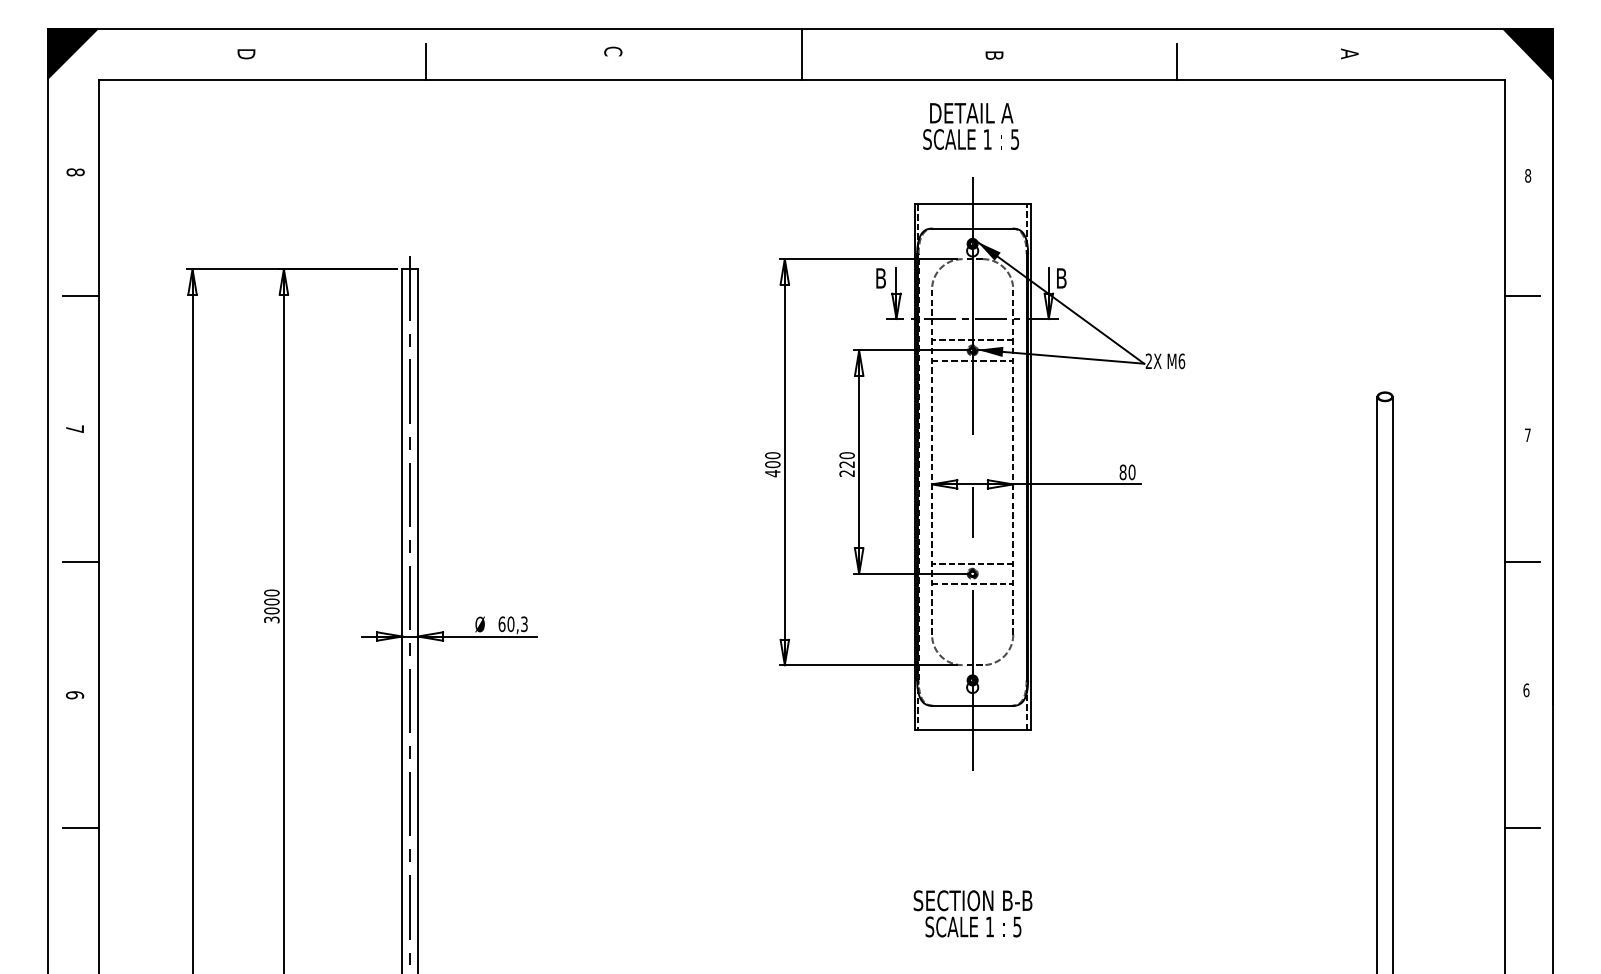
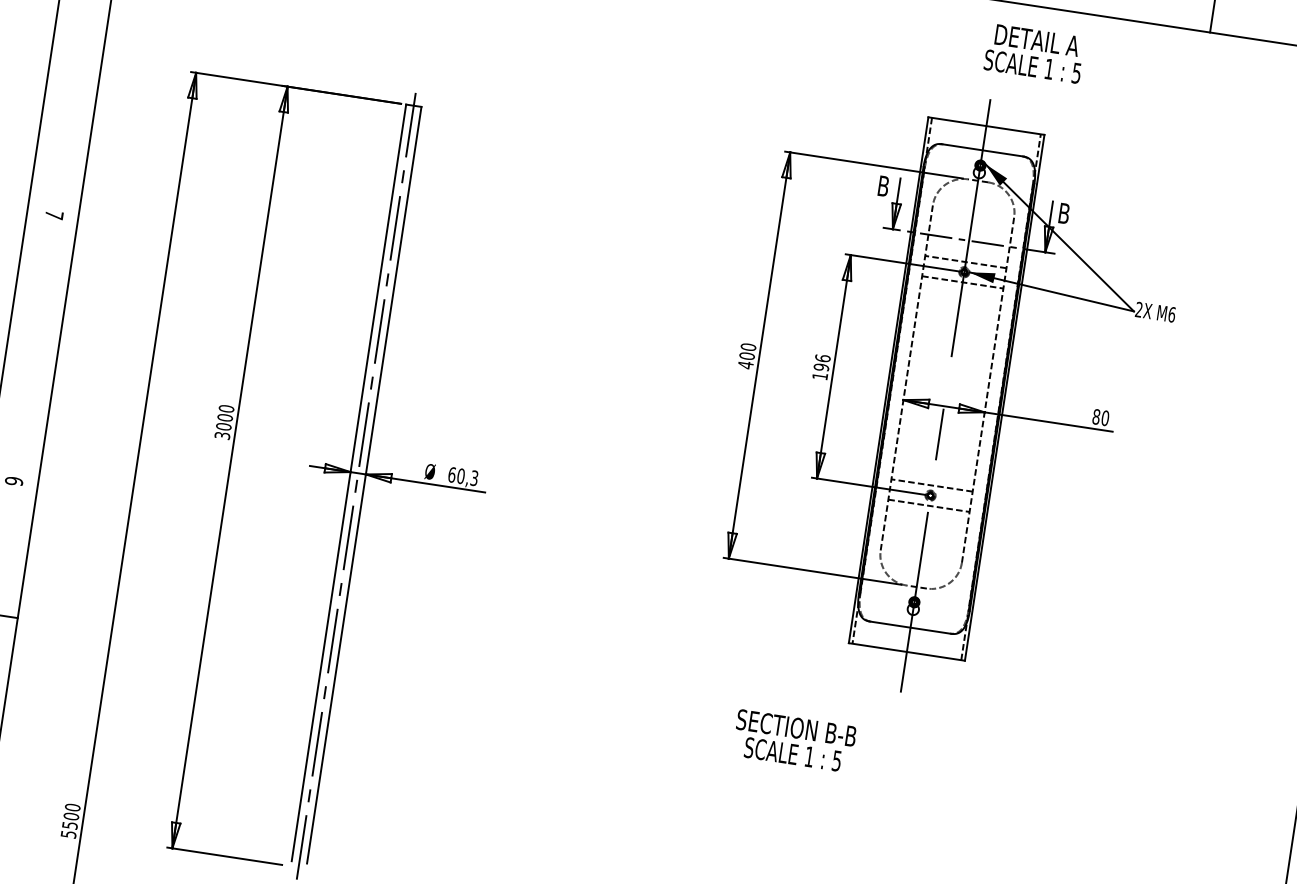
text: (970, 126) -> (1034, 53), moved
line: (80, 296) -> (79, 83), removed
text: (846, 464) -> (820, 367), 220 -> 196
line: (80, 562) -> (39, 349), removed
text: (972, 913) -> (794, 740), moved

